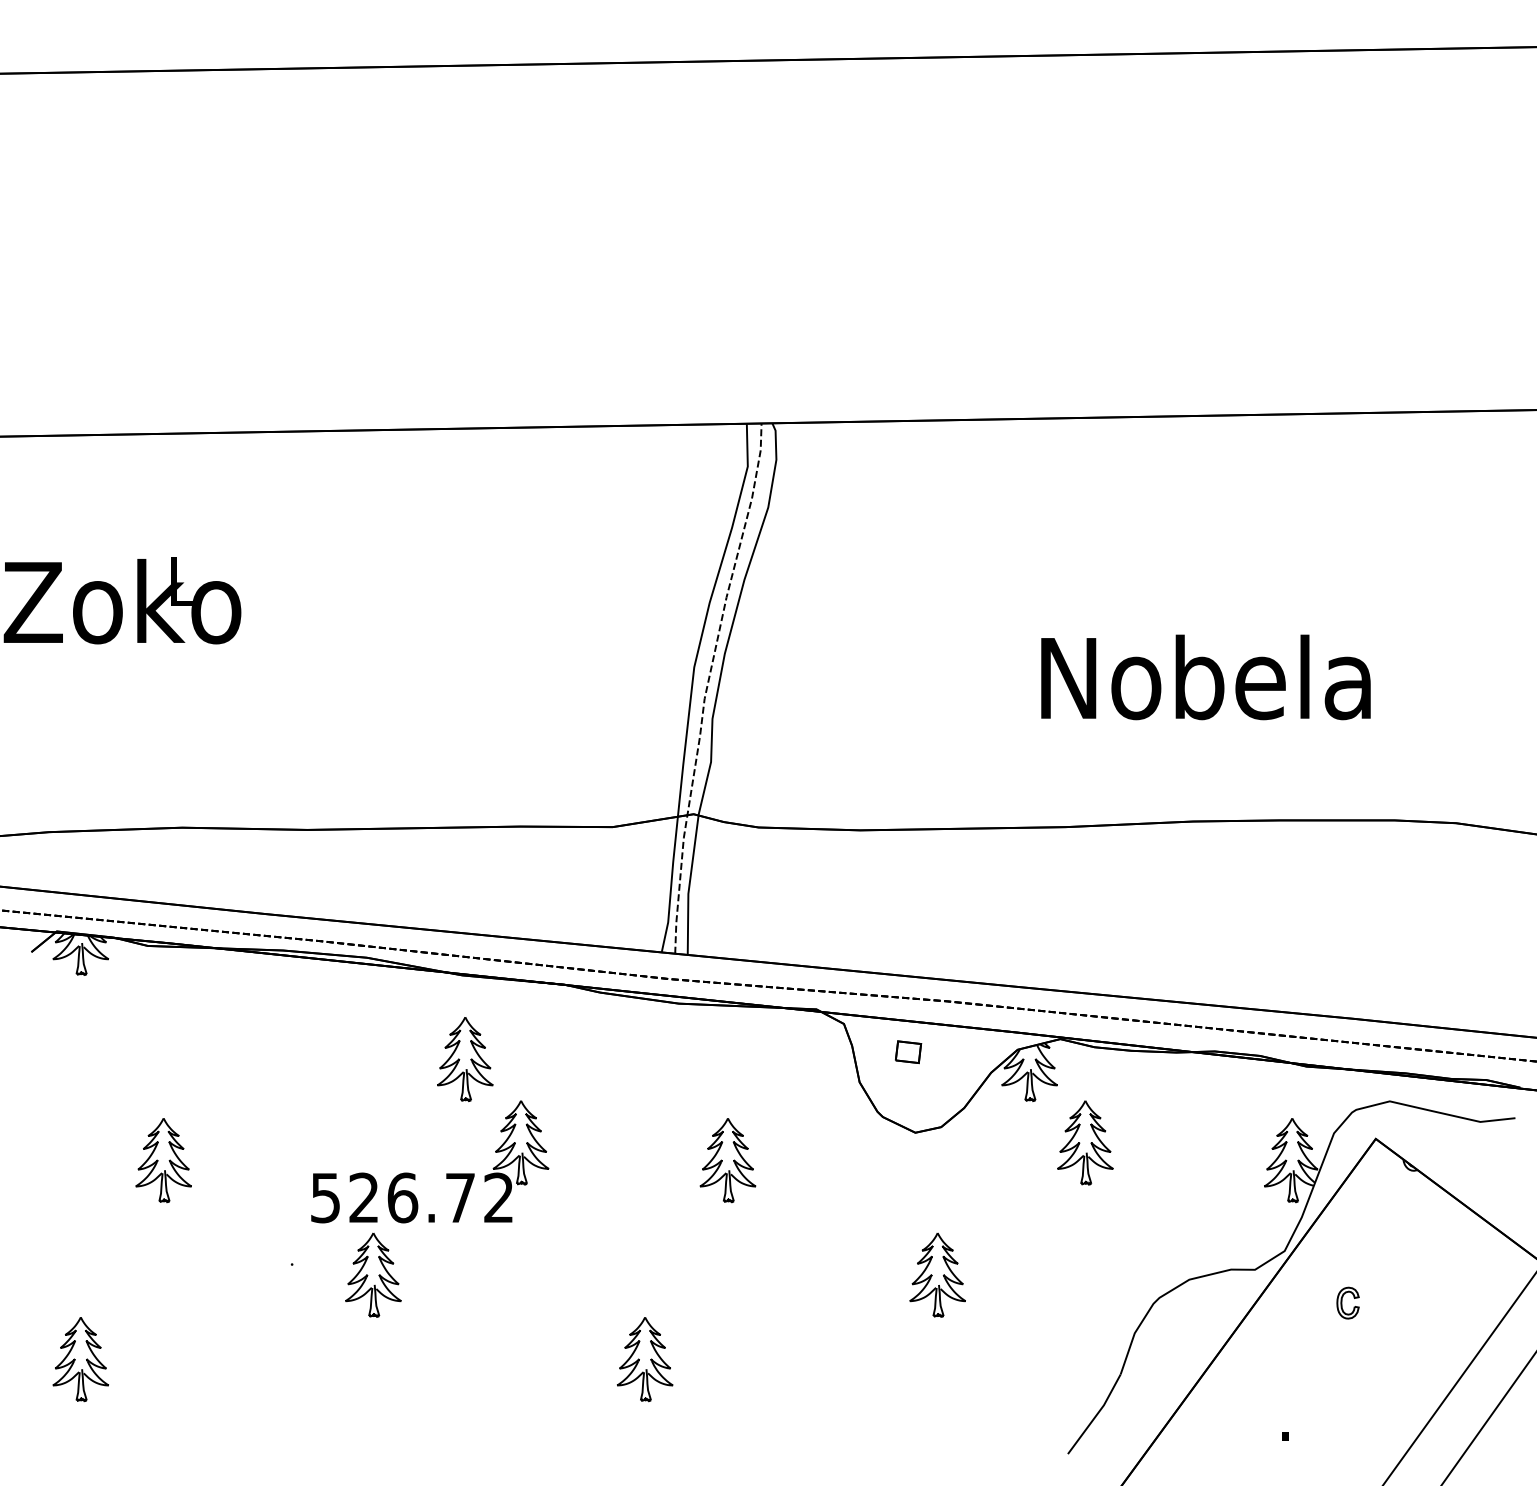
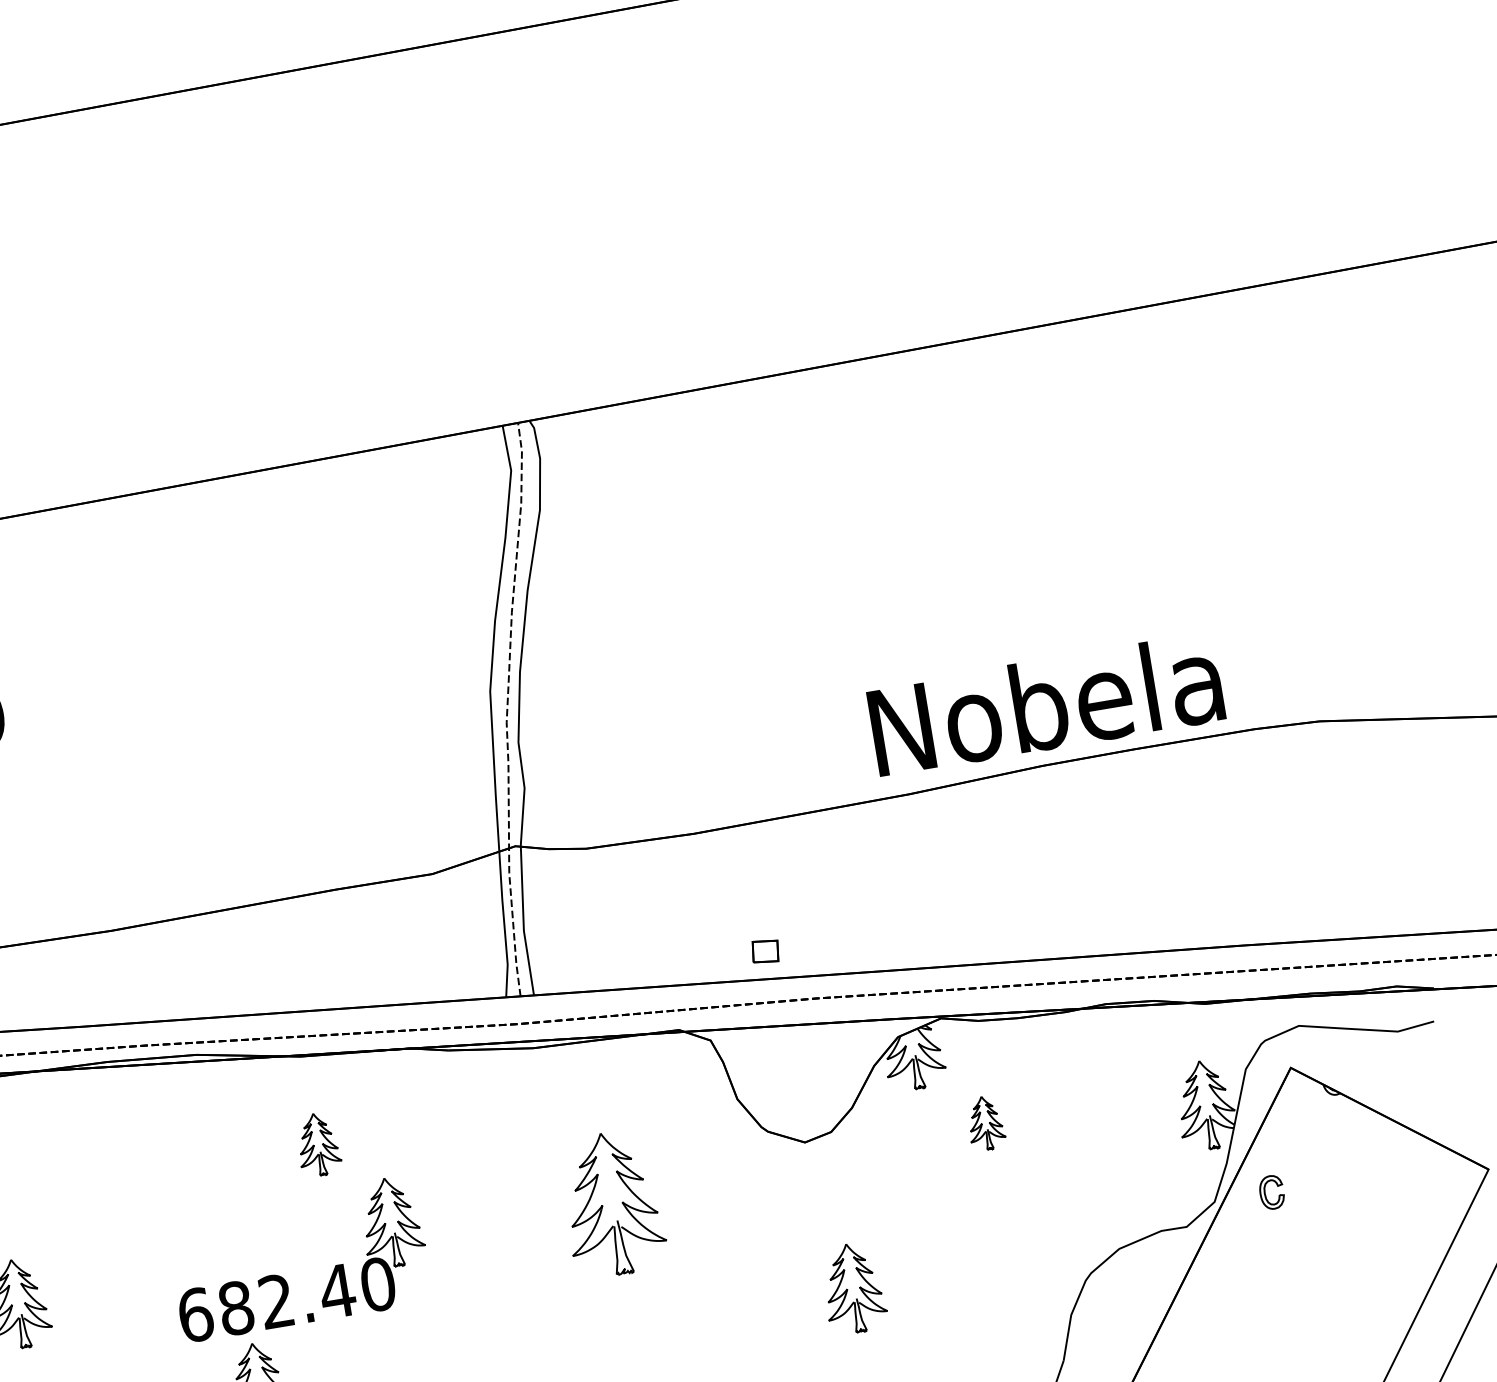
text: (1205, 677) -> (1045, 704), moved
part: (908, 1052) -> (765, 951), moved
part: (465, 1059) -> (318, 1144), size x0.7
part: (1085, 1142) -> (985, 1122), size x0.6
part: (727, 1160) -> (612, 1204), size x1.6
text: (412, 1197) -> (286, 1299), 526.72 -> 682.40
part: (1347, 1302) -> (1271, 1191), moved

